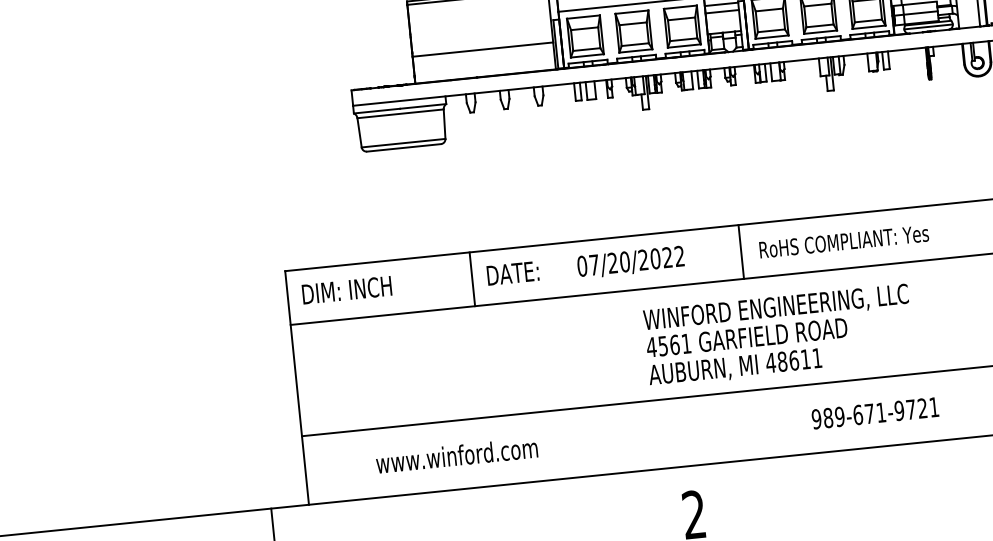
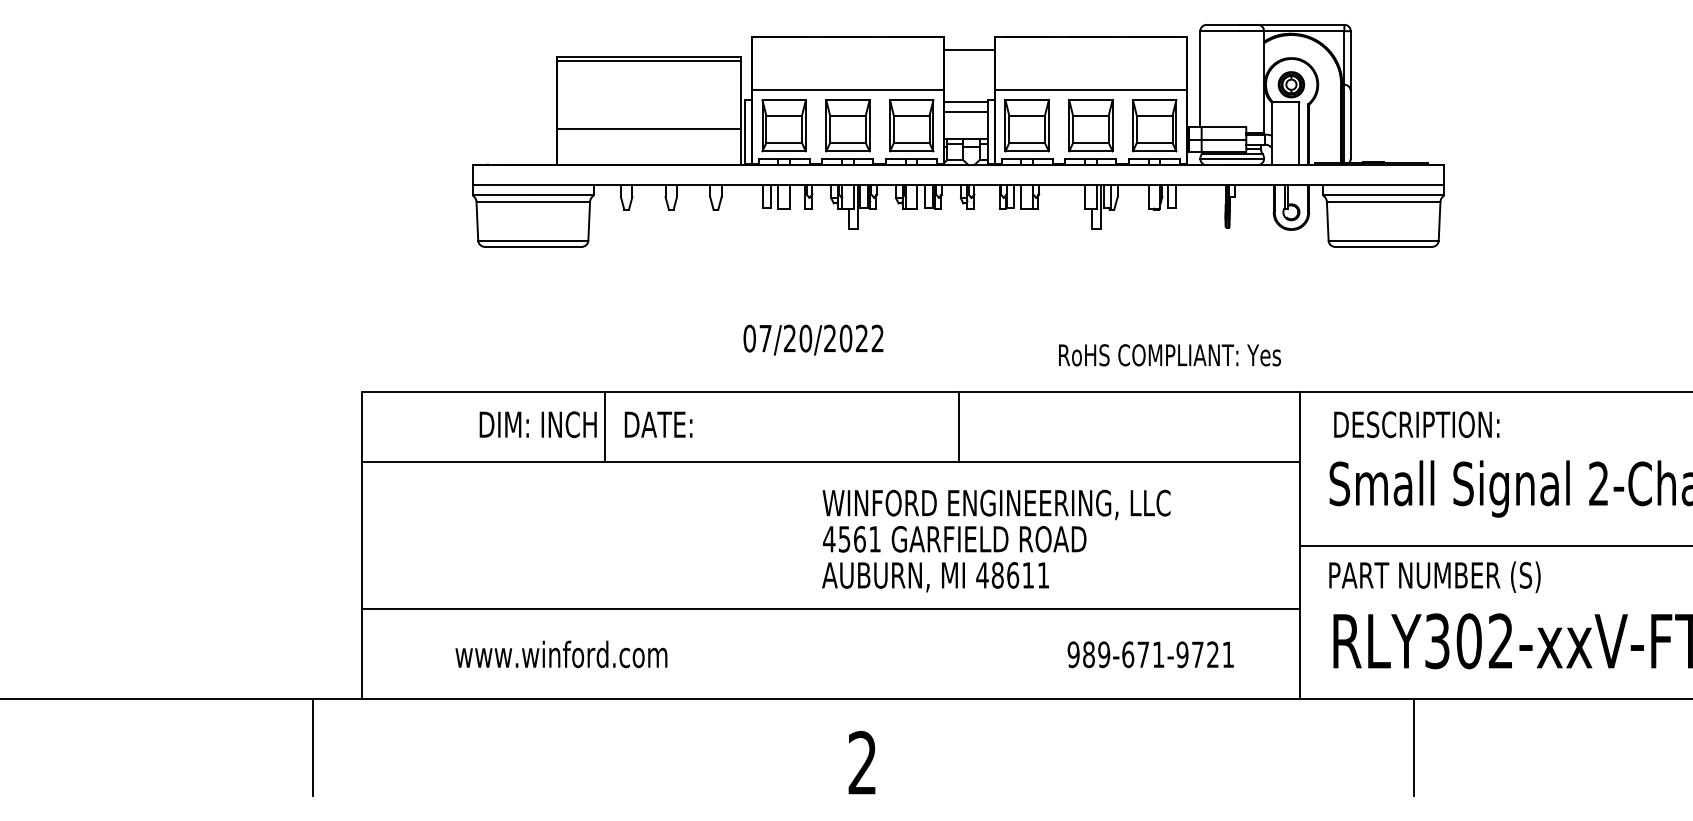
text: (843, 241) -> (1169, 355), moved
text: (630, 262) -> (813, 339), moved
text: (346, 290) -> (537, 424), moved
text: (875, 413) -> (1150, 654), moved

